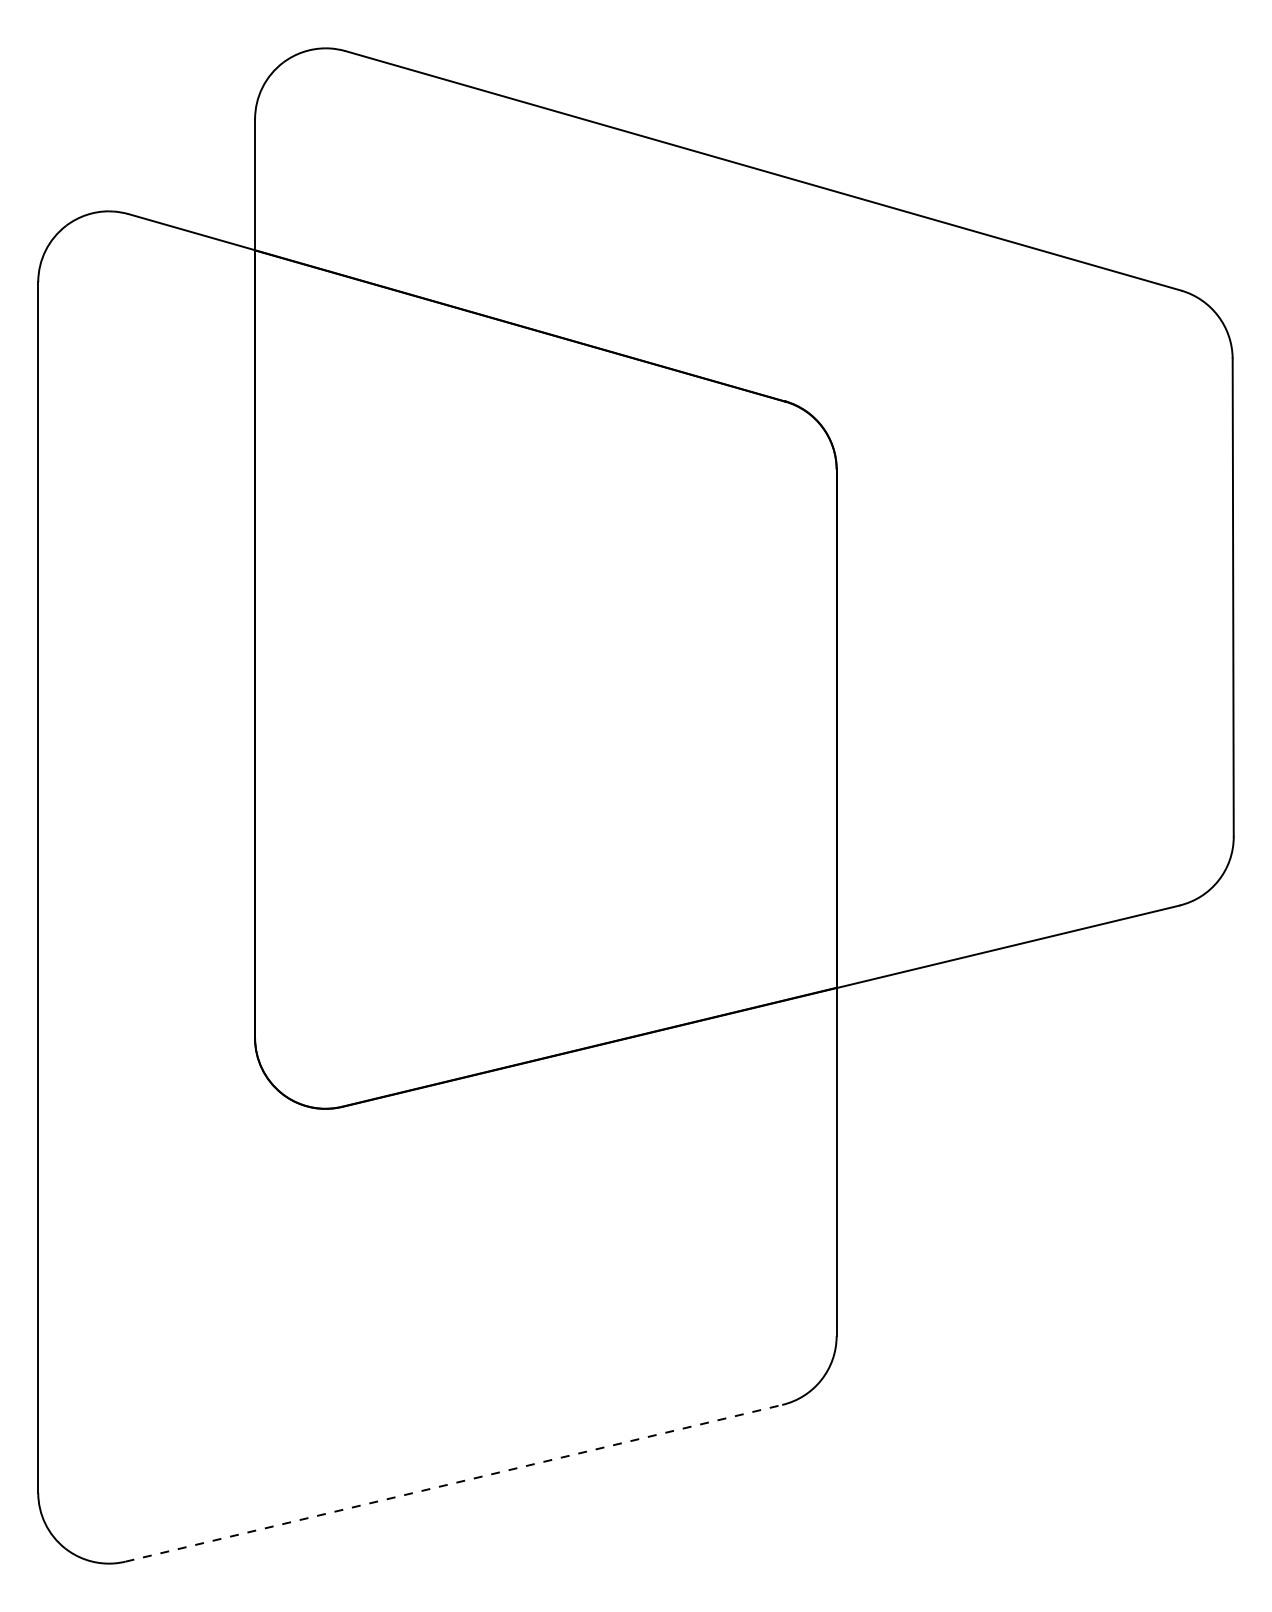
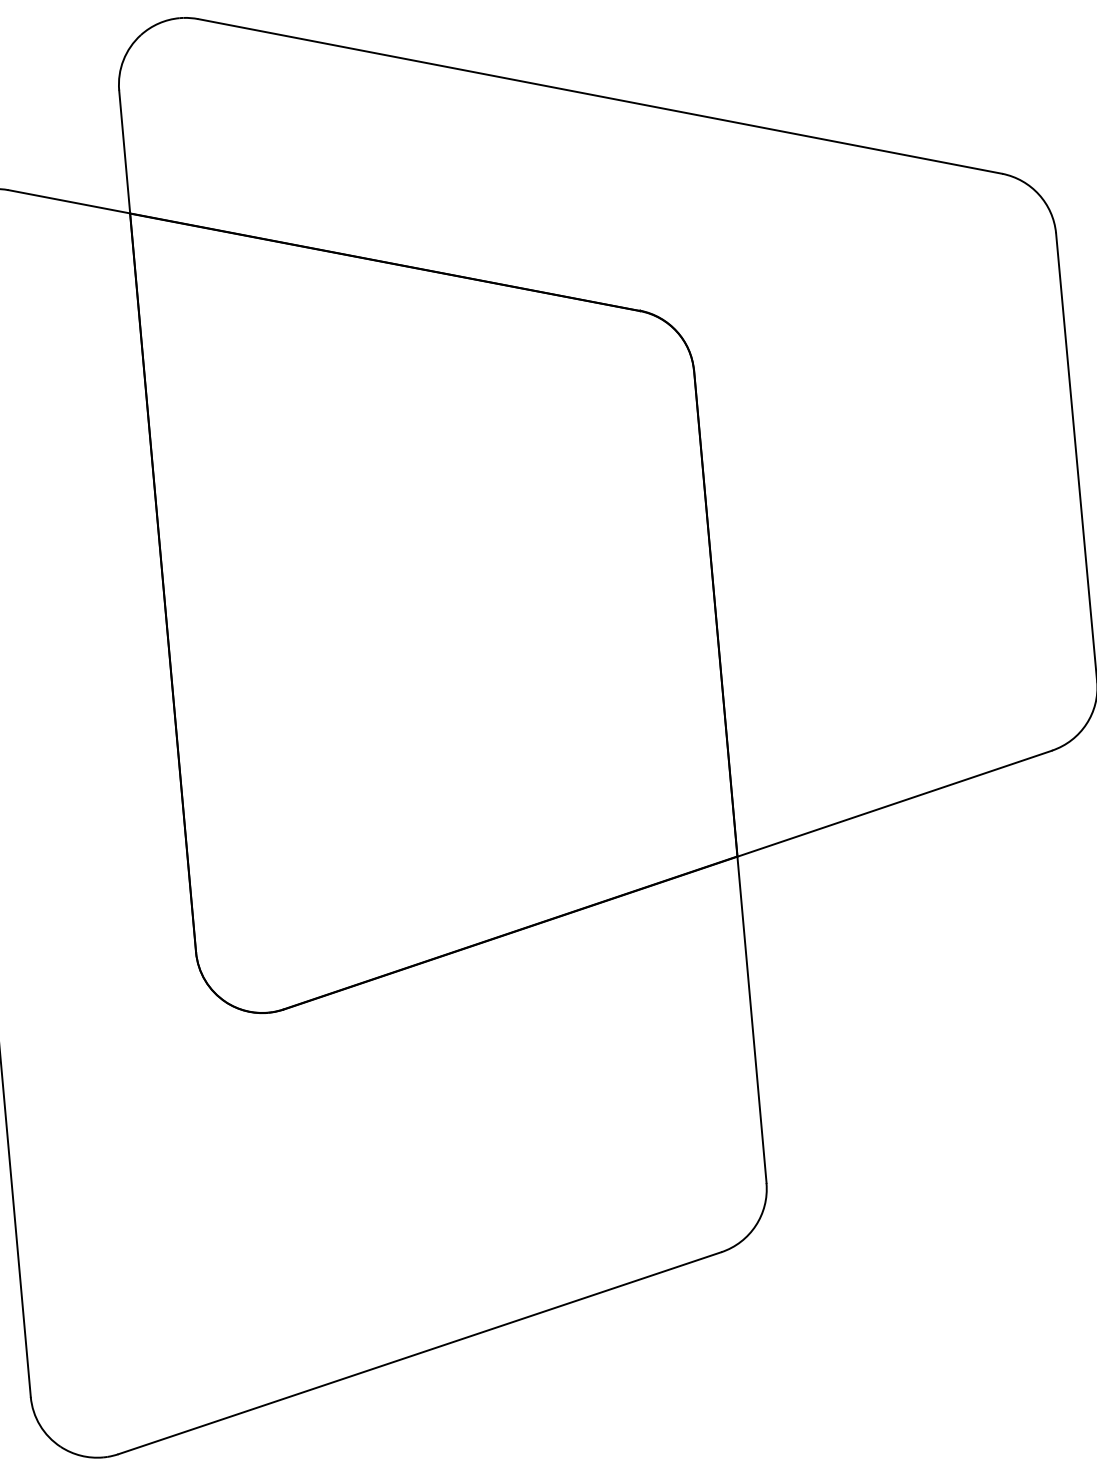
line: (453, 1483) -> (419, 1353), dashed -> solid

